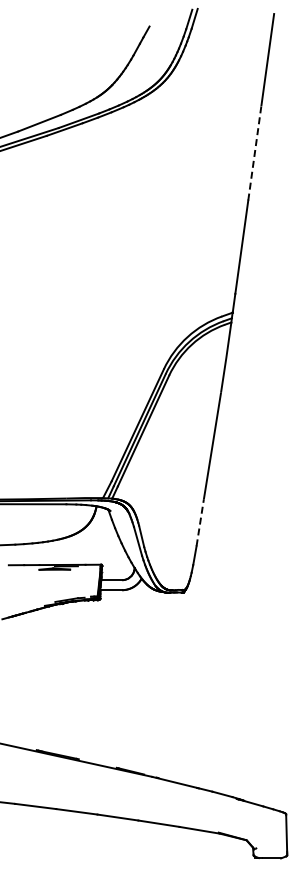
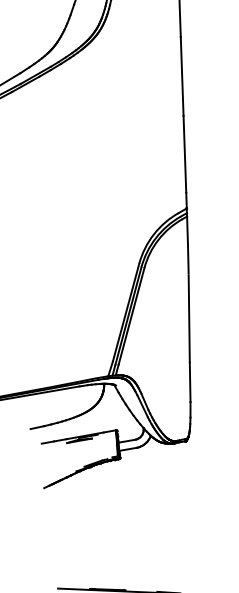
line: (254, 152) -> (181, 76), dashed -> solid
line: (200, 522) -> (190, 382), dashed -> solid

